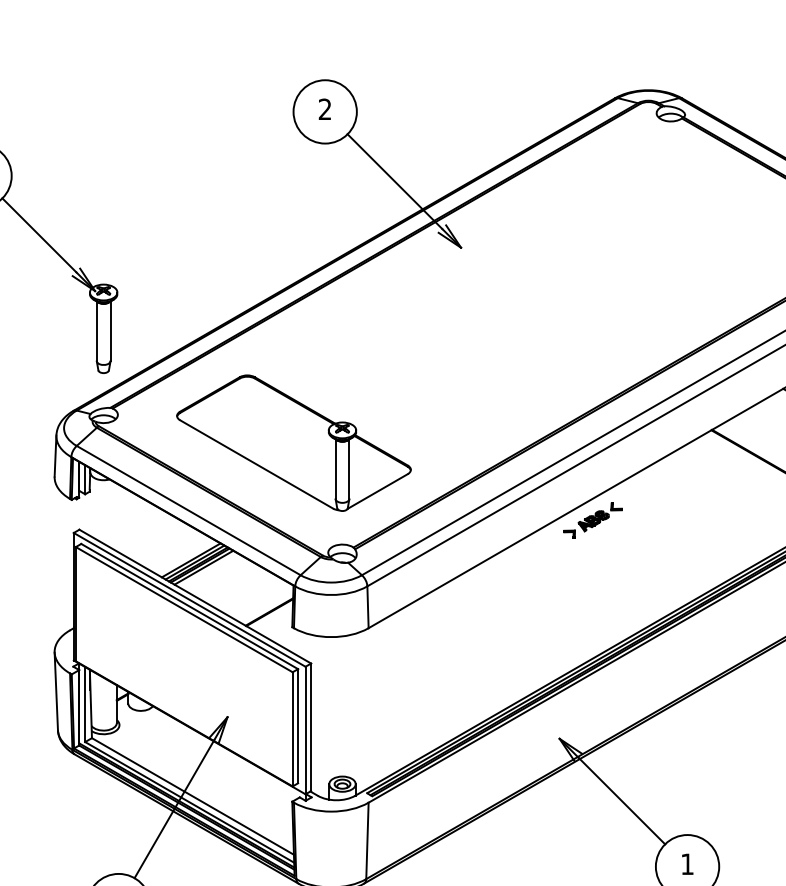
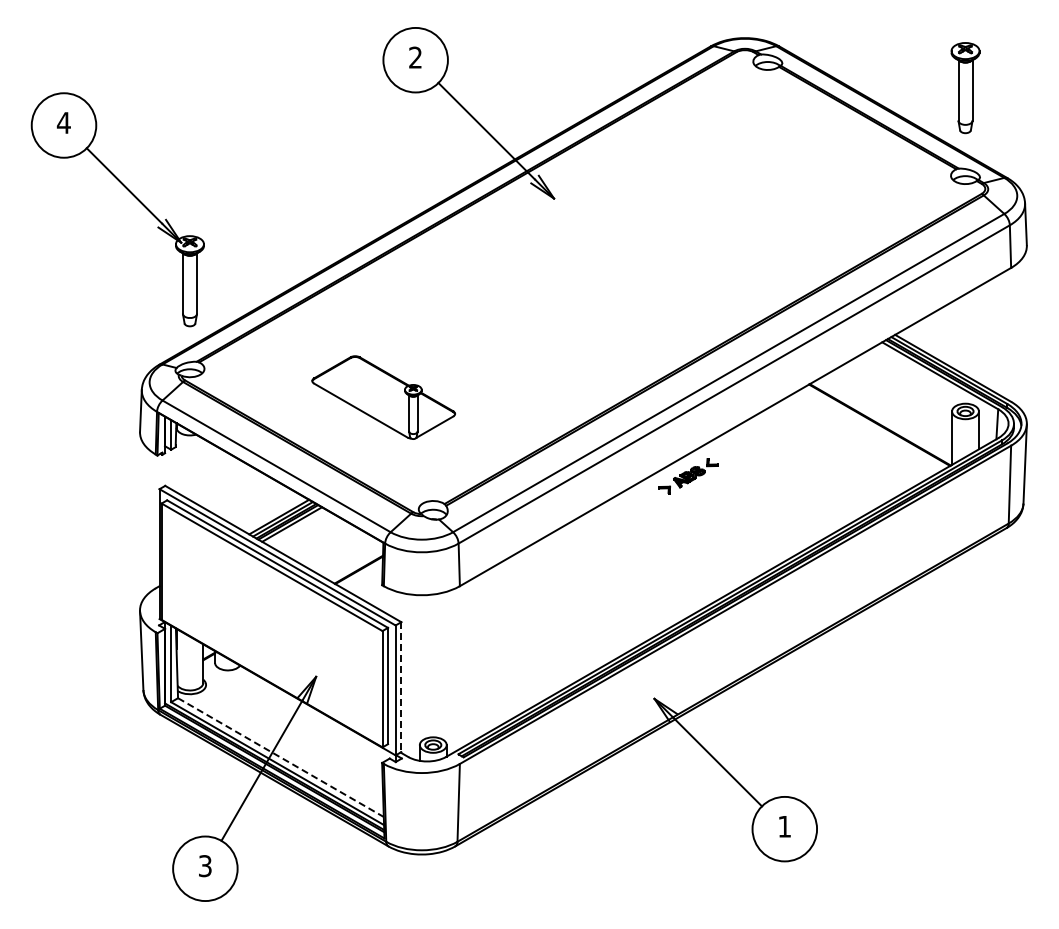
part: (293, 442) -> (383, 397), size x0.6
line: (311, 727) -> (401, 687), solid -> dashed
line: (192, 796) -> (280, 757), solid -> dashed

